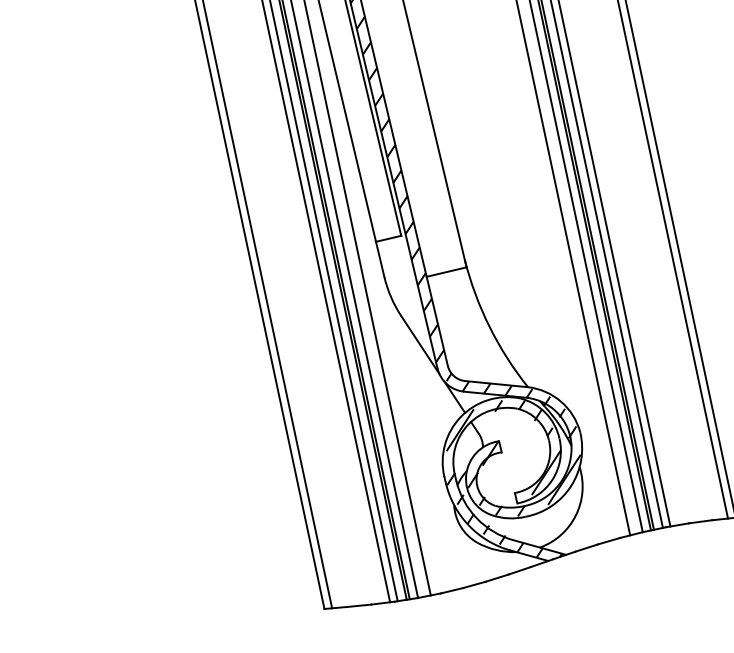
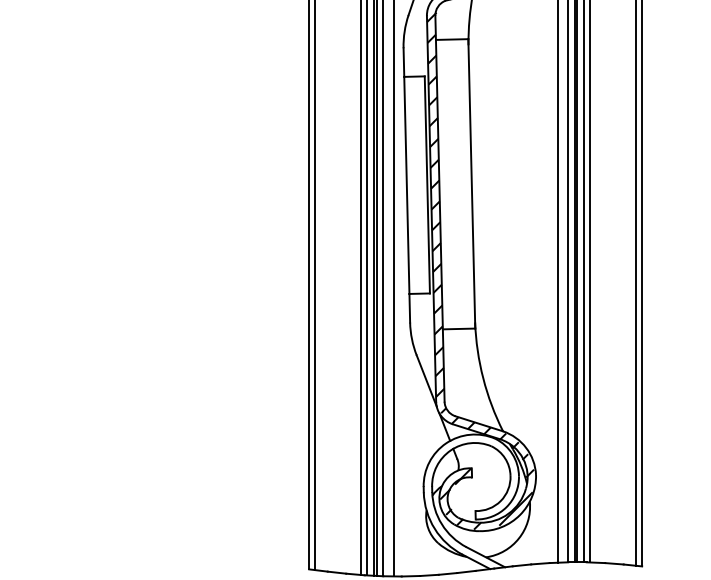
hatch: (506, 483) -> (470, 502), removed

